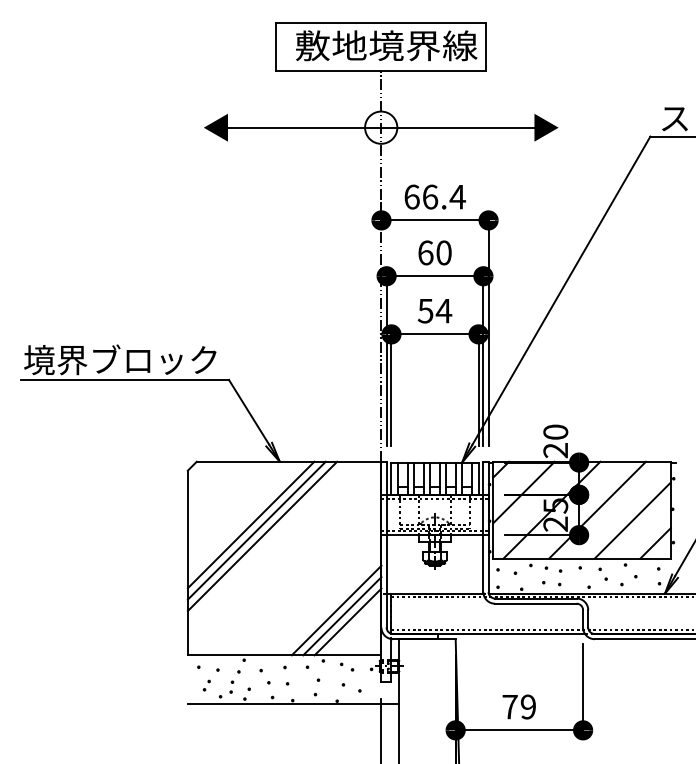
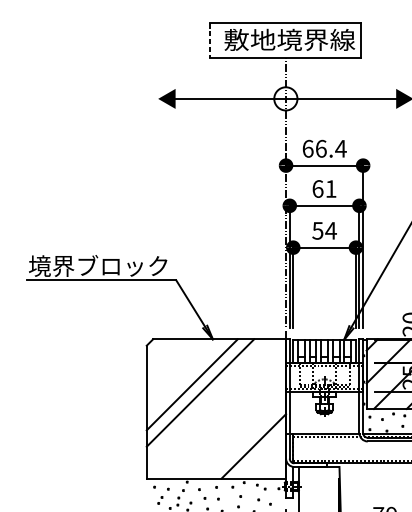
line: (275, 47) -> (209, 41), solid -> dashed
text: (443, 252) -> (330, 188), 60 -> 61
line: (256, 530) -> (196, 388), removed
line: (342, 616) -> (258, 450), removed
line: (347, 621) -> (261, 454), removed

